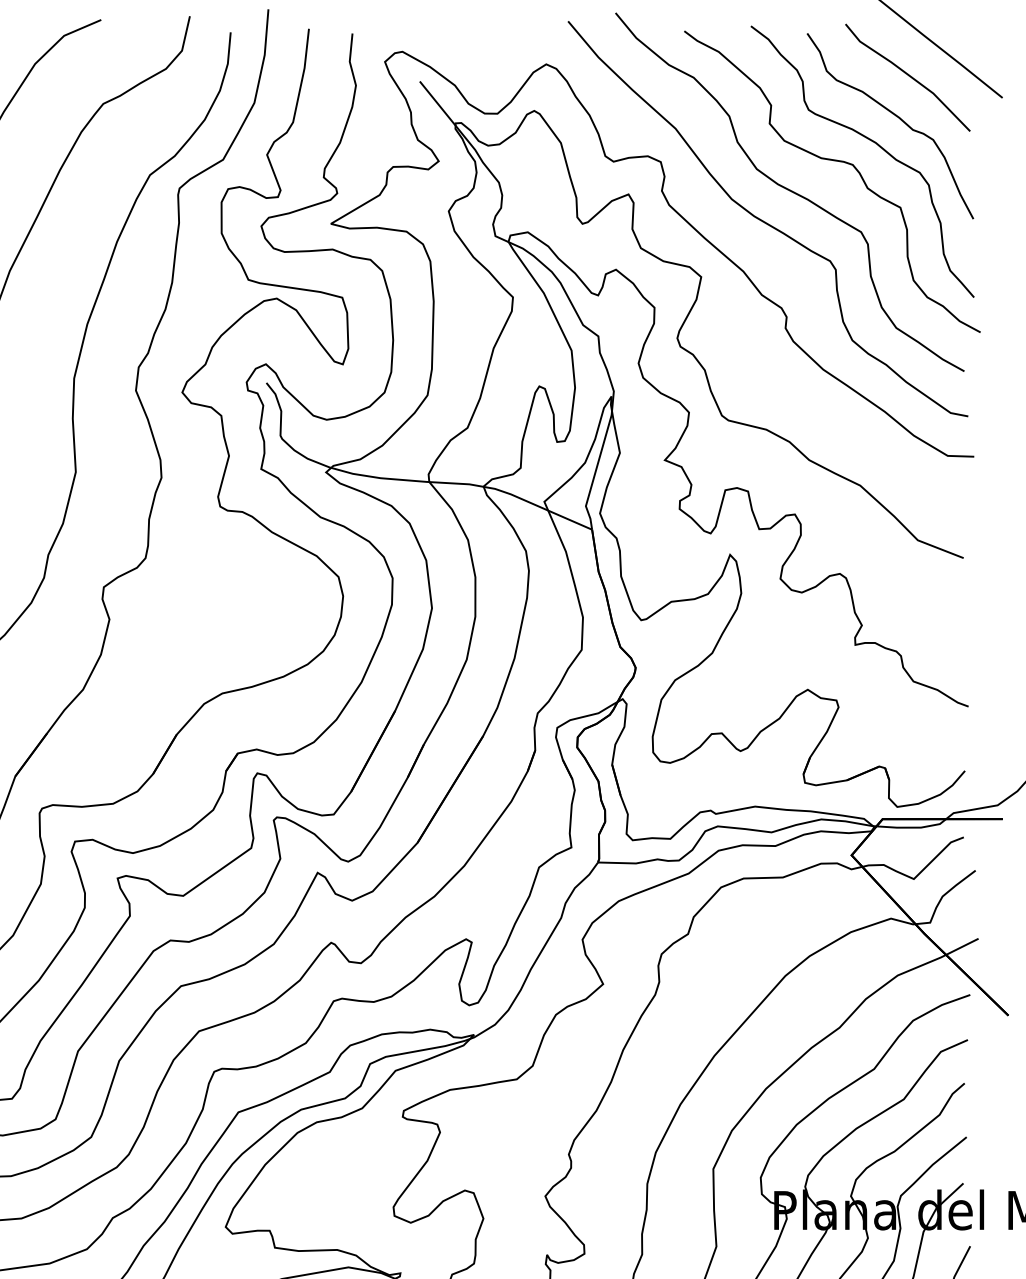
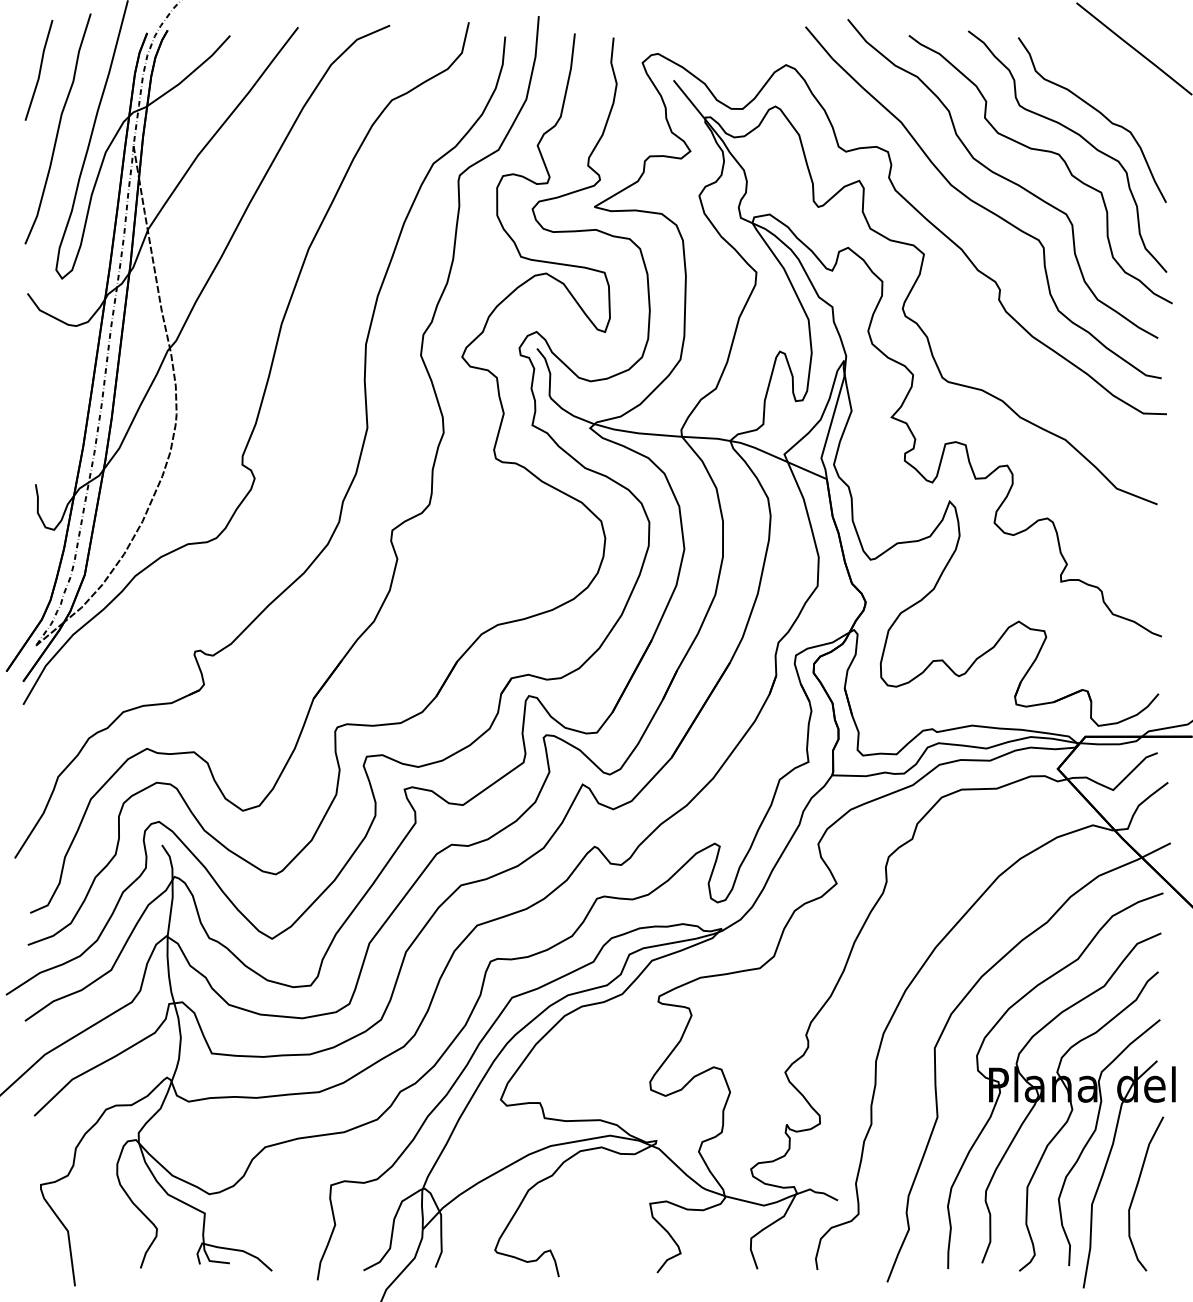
line: (907, 76) -> (1107, 75), removed

